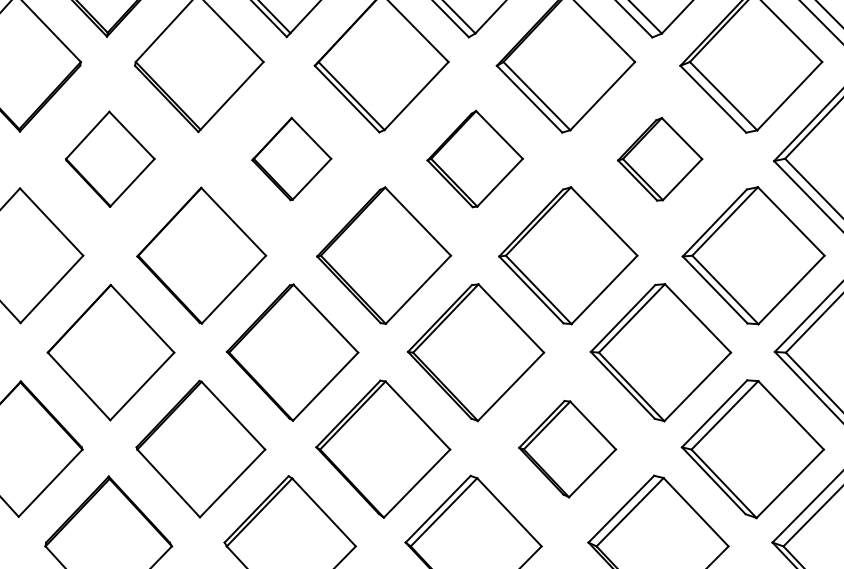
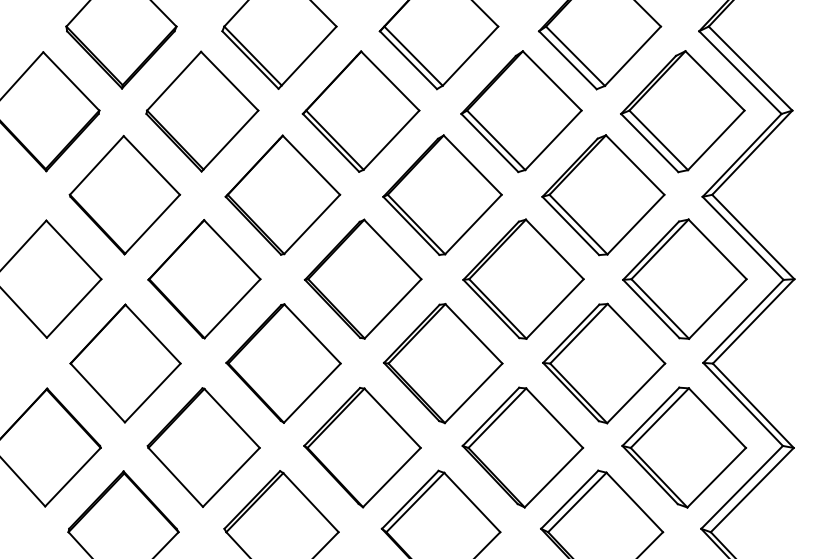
part: (291, 158) -> (282, 194), size x1.67
part: (475, 158) -> (442, 194), size x1.43
part: (109, 159) -> (124, 195), size x1.43
part: (660, 159) -> (603, 195), size x1.67
part: (567, 449) -> (522, 447), size x1.43

